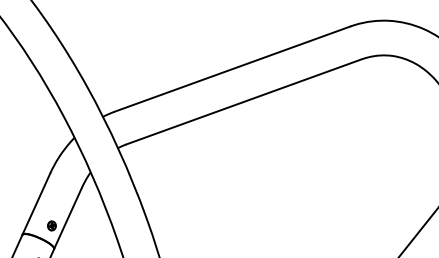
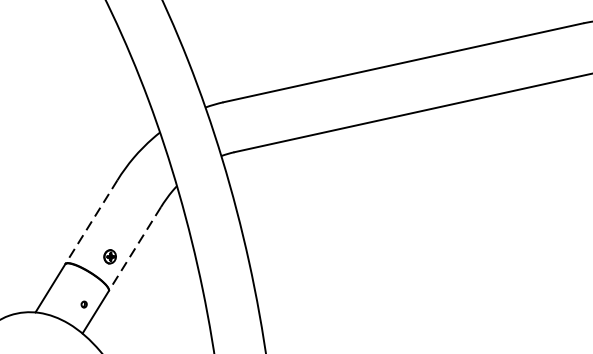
line: (36, 204) -> (91, 222), solid -> dashed
line: (67, 218) -> (134, 248), solid -> dashed

